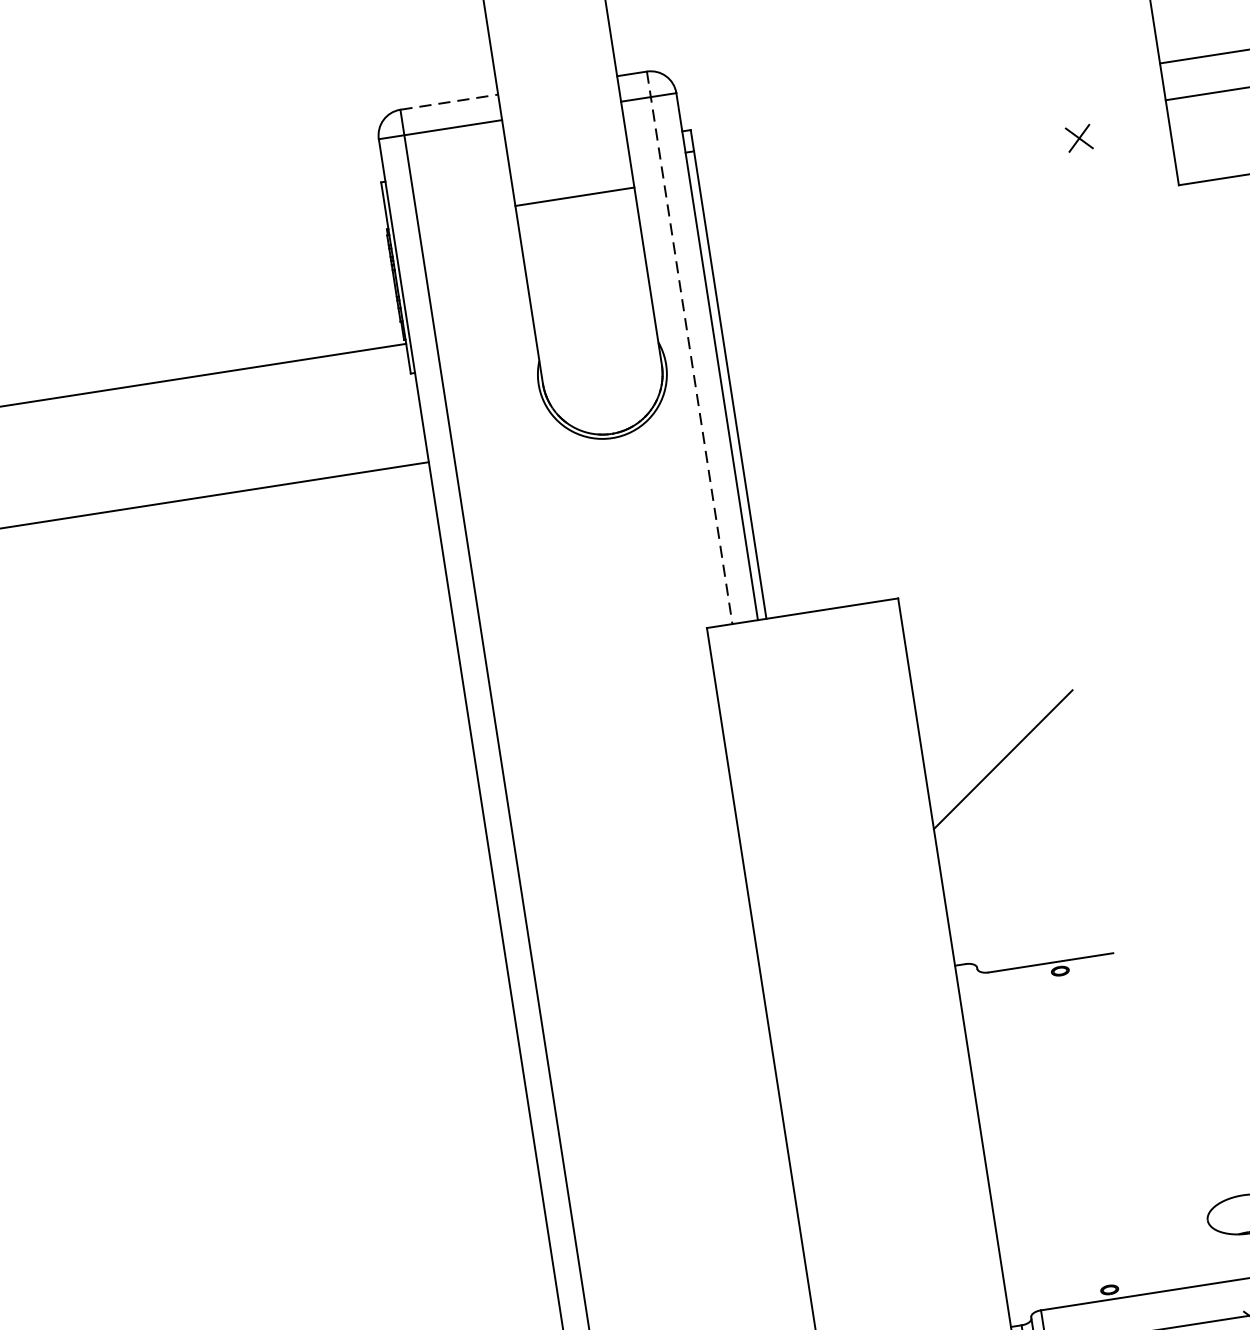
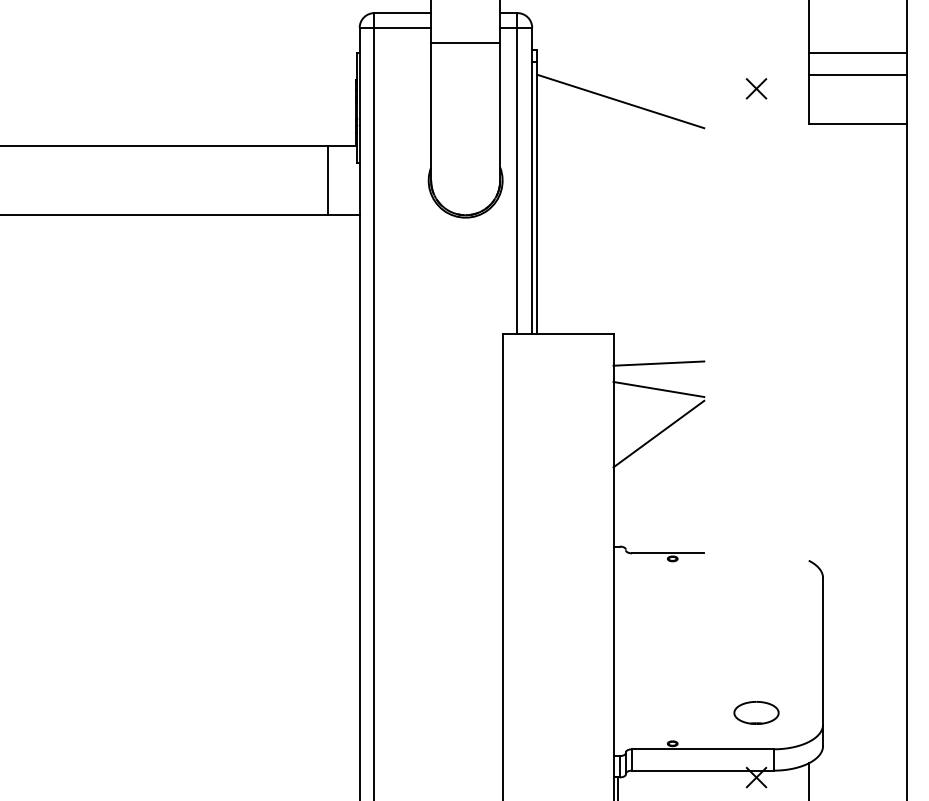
line: (450, 102) -> (403, 13), dashed -> solid
part: (1079, 137) -> (756, 88), size x1.43
line: (574, 196) -> (465, 42), moved
line: (848, 196) -> (620, 101), added
line: (689, 348) -> (517, 173), dashed -> solid
line: (364, 410) -> (327, 180), added
line: (983, 638) -> (658, 363), added
line: (990, 682) -> (658, 389), added

